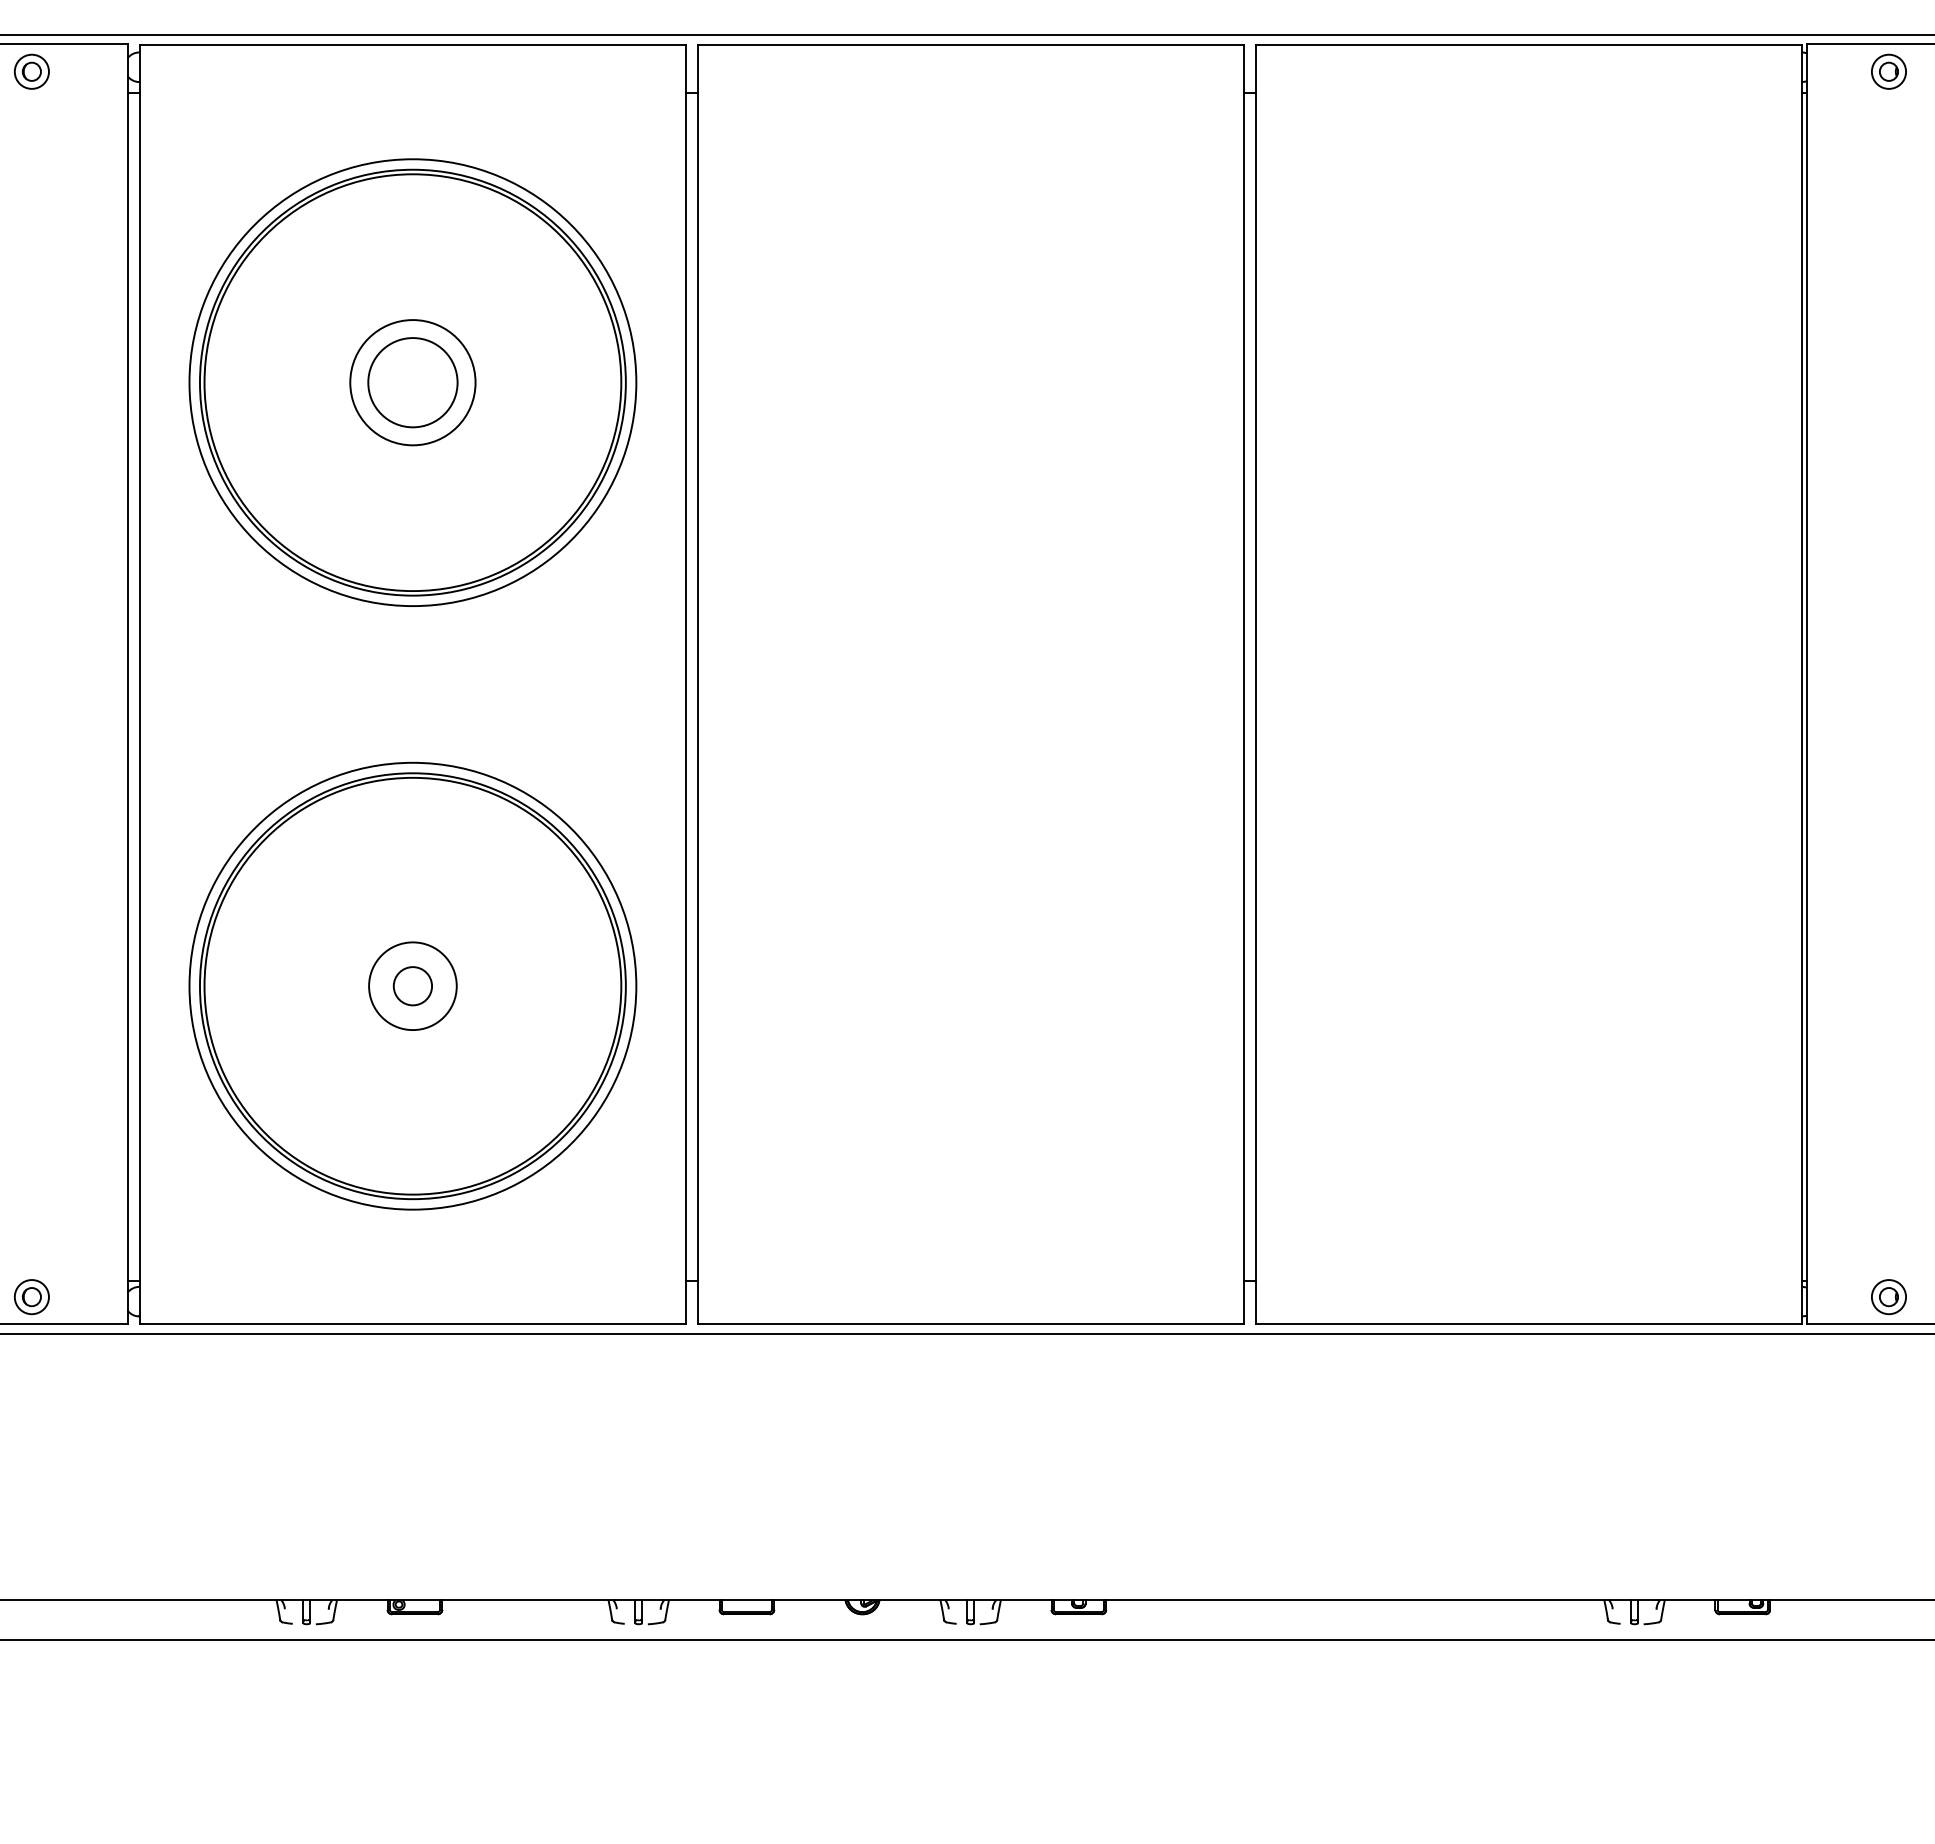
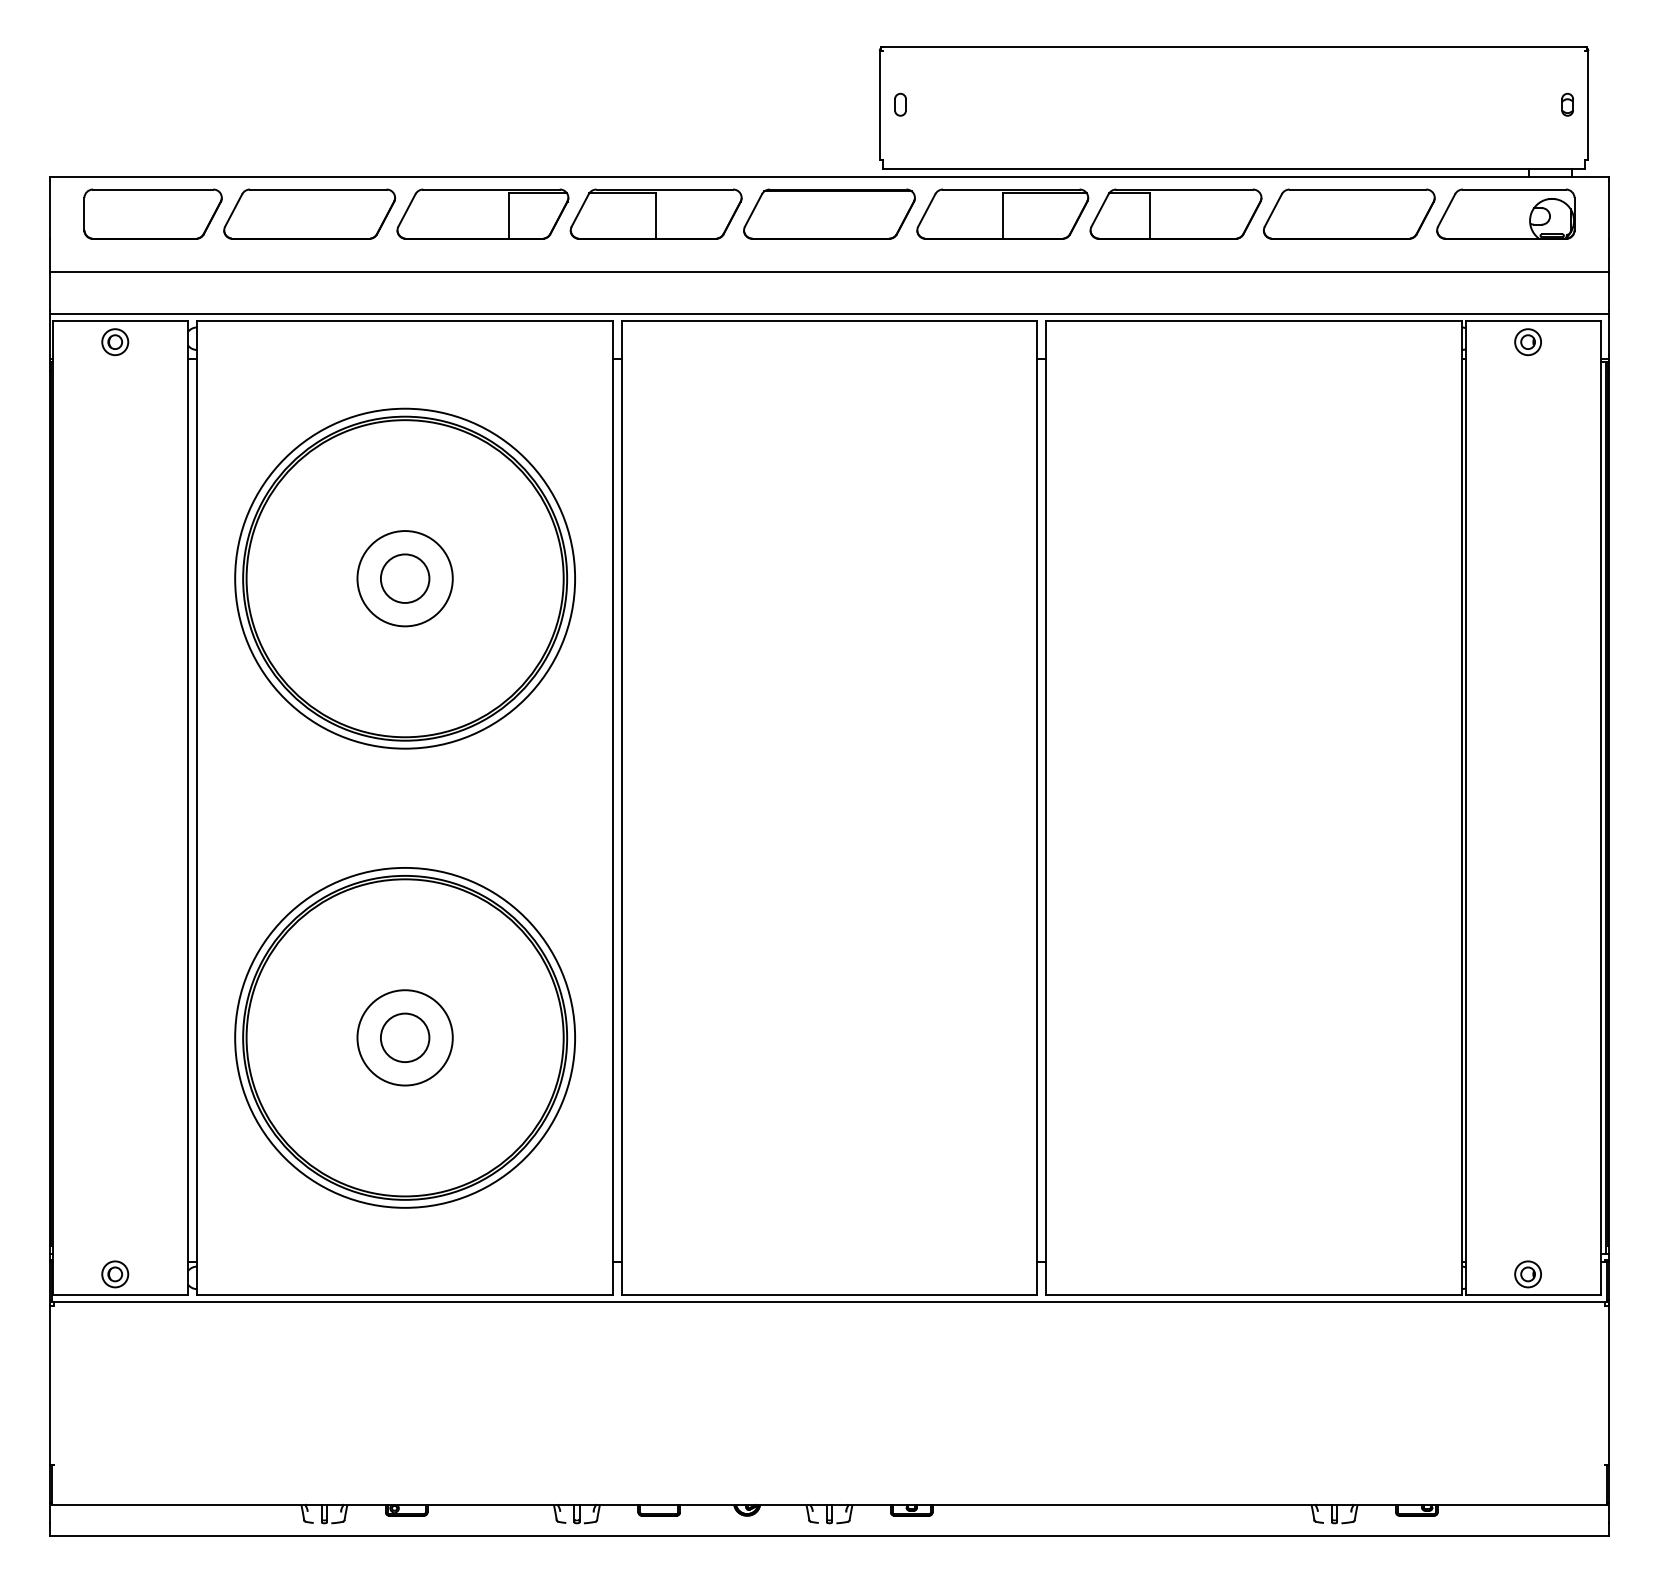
circle: (412, 382) -> (404, 578), size x0.71
circle: (412, 985) -> (404, 1037), size x1.43
circle: (412, 985) -> (404, 1037), size x1.67

